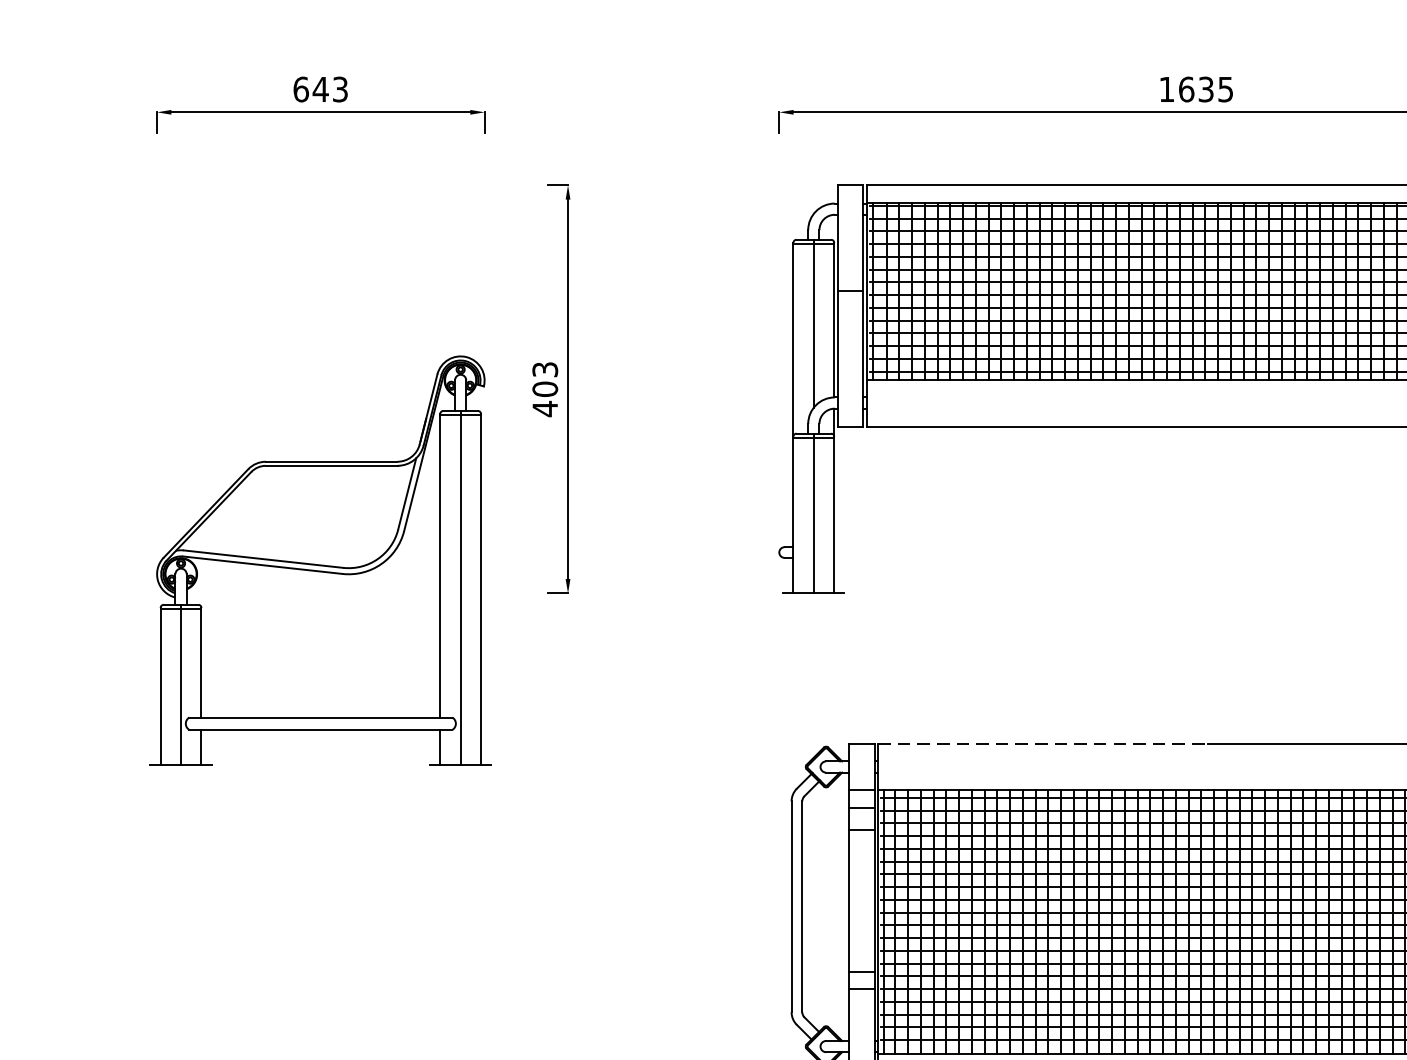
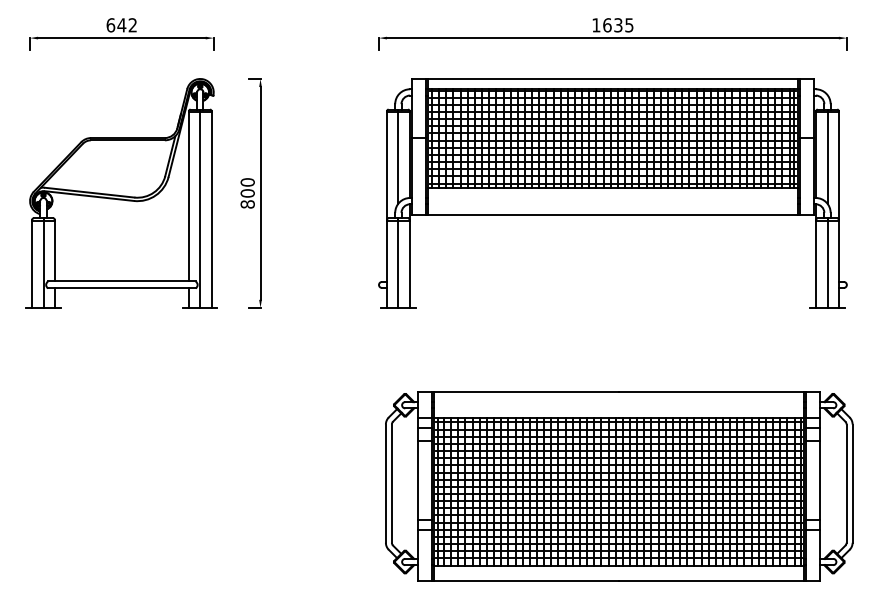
text: (339, 89) -> (132, 25), 643 -> 642
text: (544, 389) -> (247, 193), 403 -> 800
part: (320, 560) -> (121, 193), moved
line: (1044, 744) -> (527, 392), dashed -> solid

